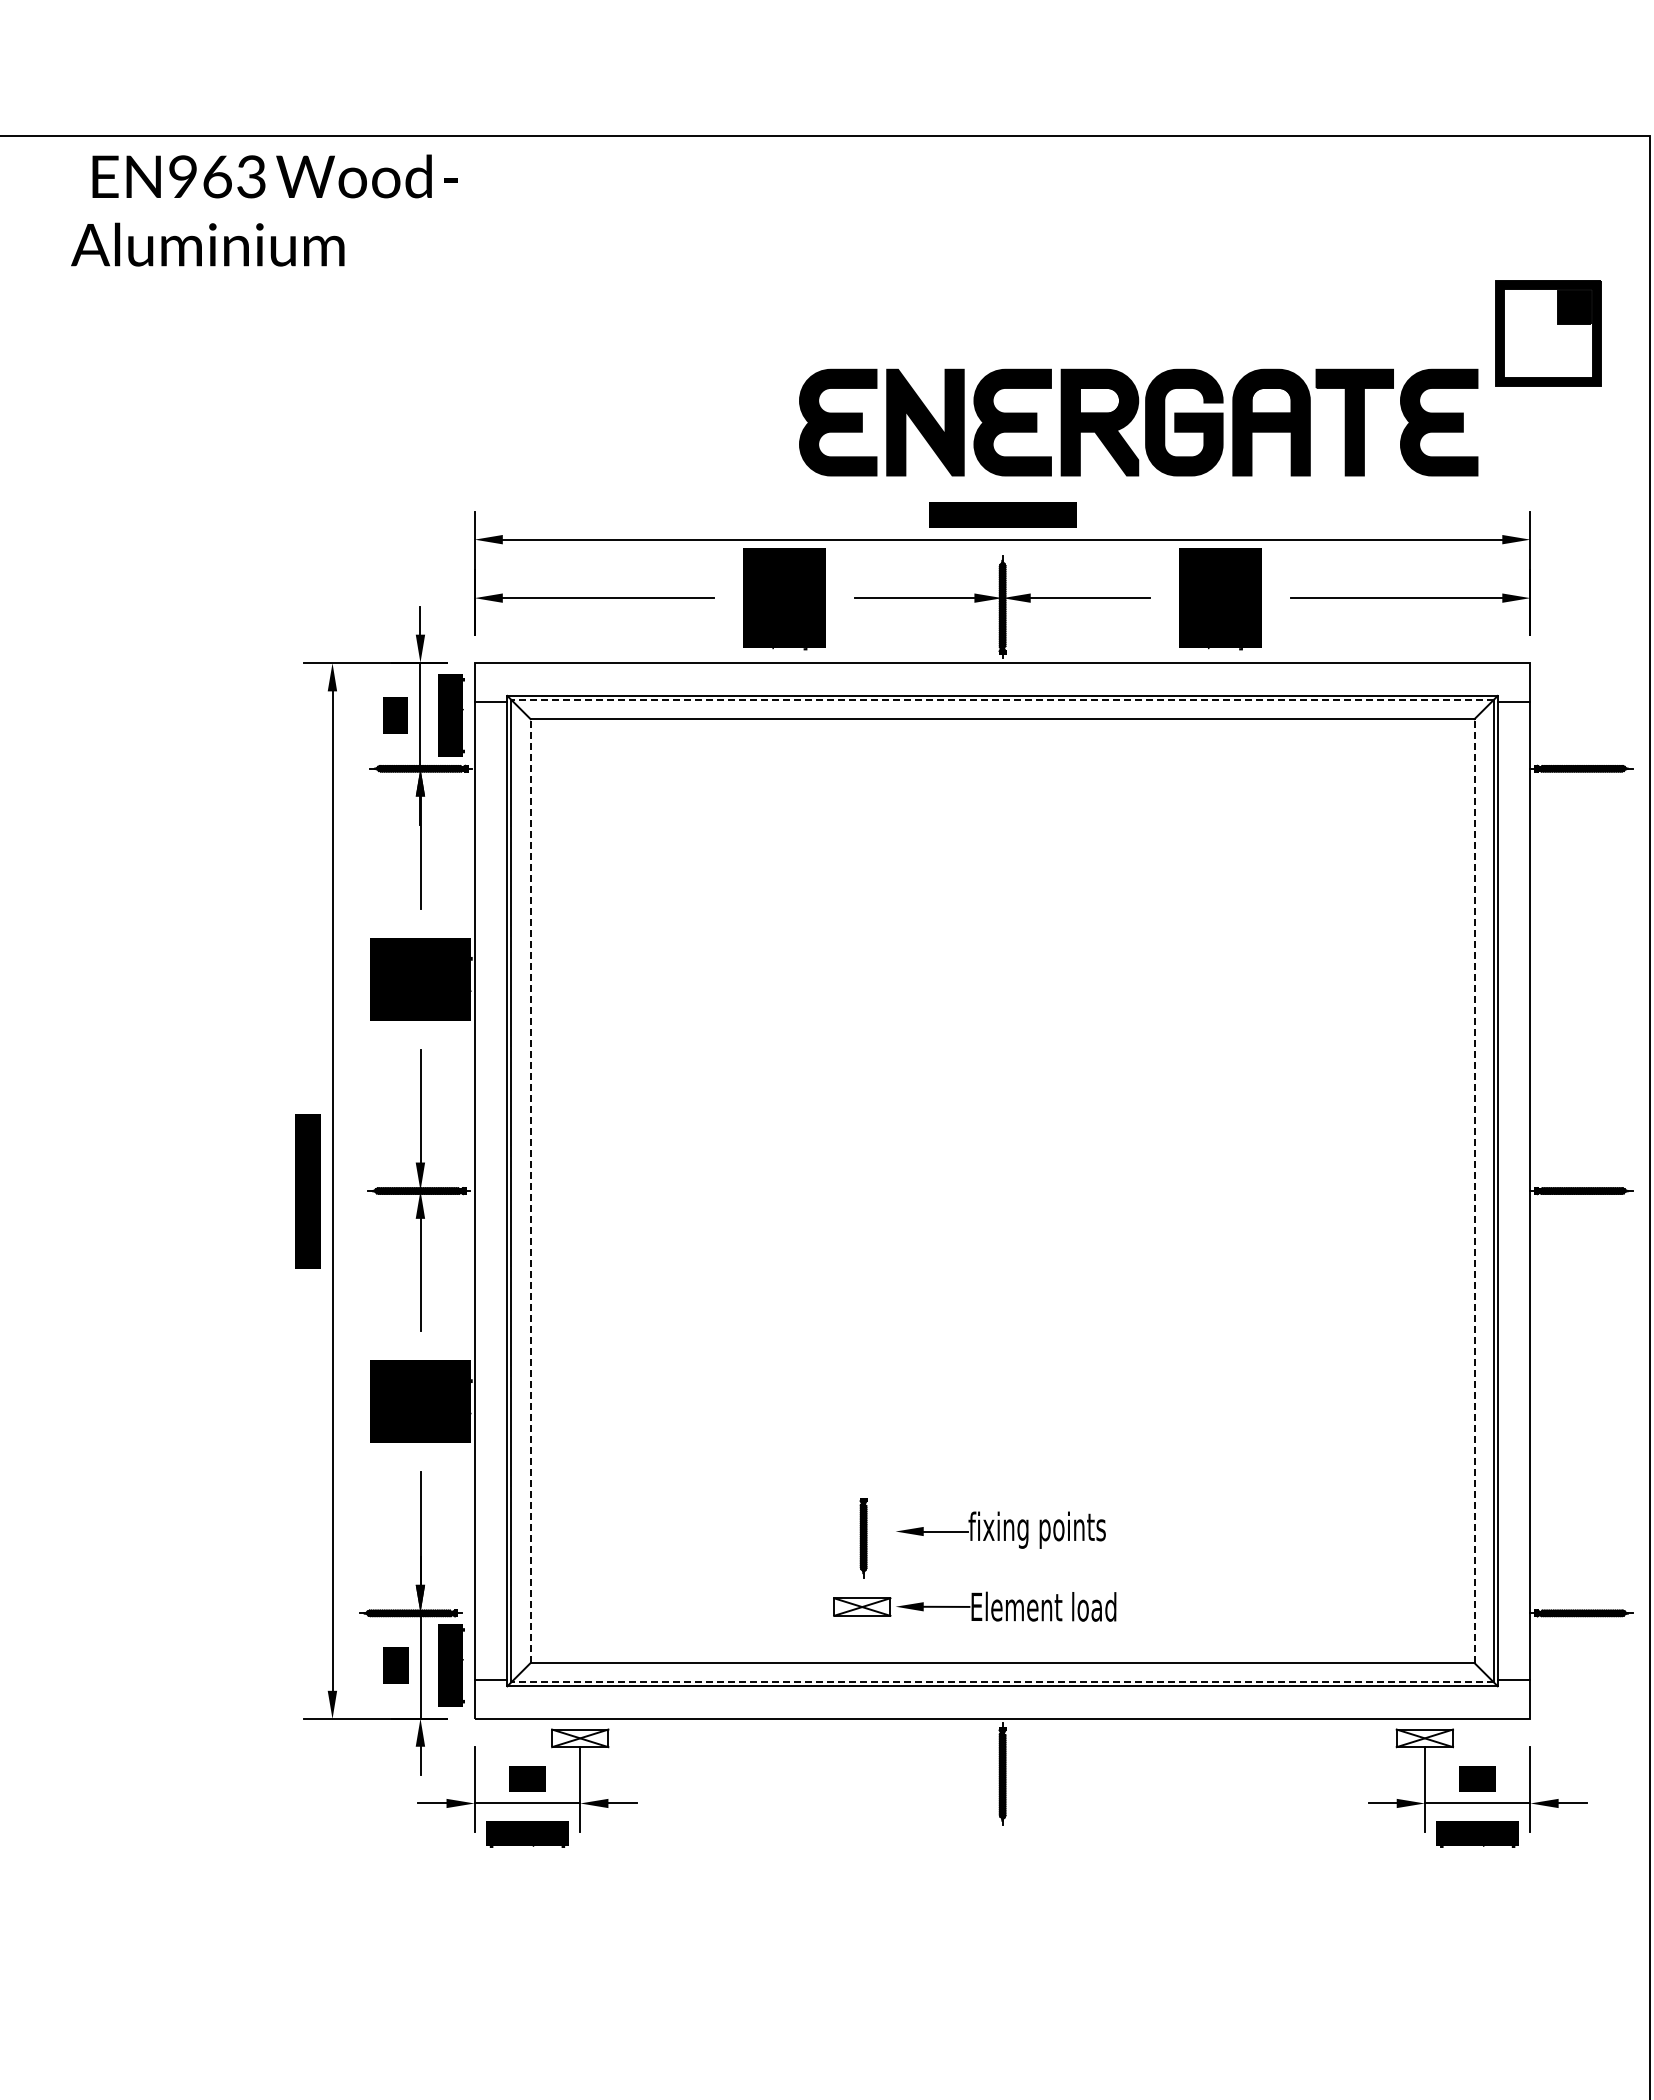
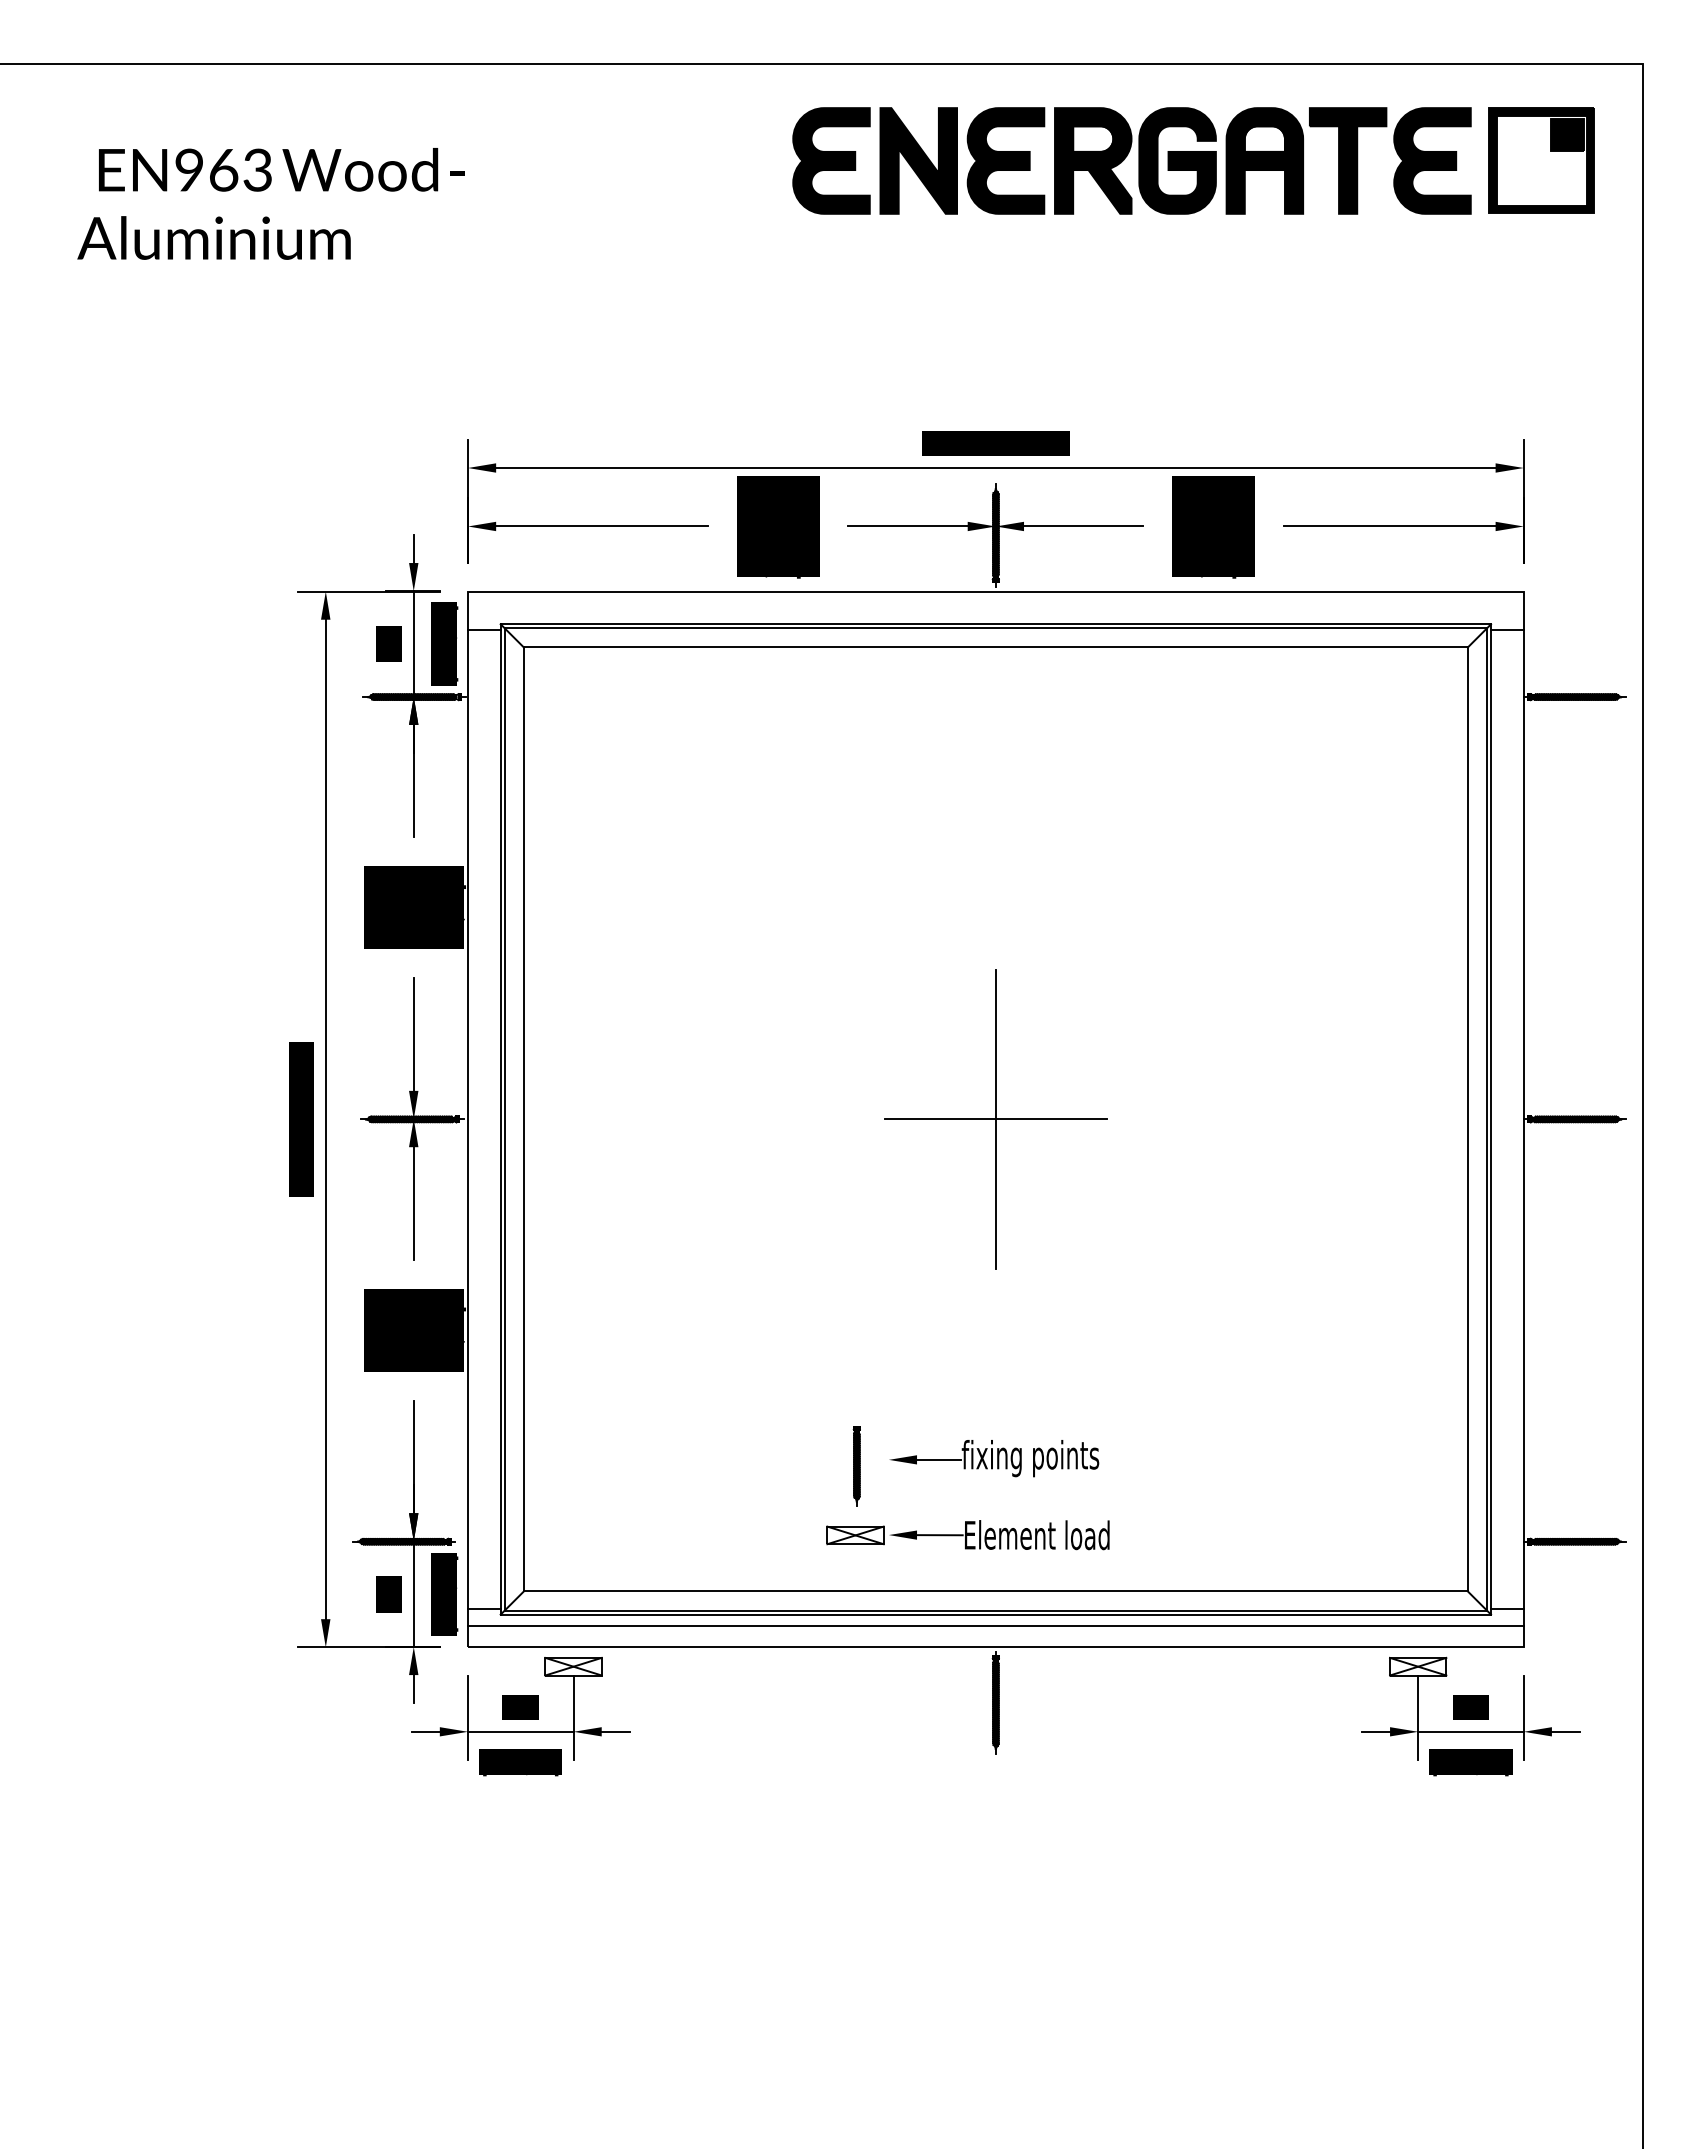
text: (264, 210) -> (270, 203), moved
part: (1548, 333) -> (1541, 160), moved
part: (1138, 422) -> (1131, 160), moved
line: (1002, 700) -> (995, 628), dashed -> solid
line: (530, 1191) -> (523, 1119), dashed -> solid
part: (1002, 1191) -> (995, 1119), added
line: (1474, 1191) -> (1467, 1119), dashed -> solid
line: (1002, 1682) -> (995, 1610), dashed -> solid
line: (1002, 1698) -> (995, 1626), added

